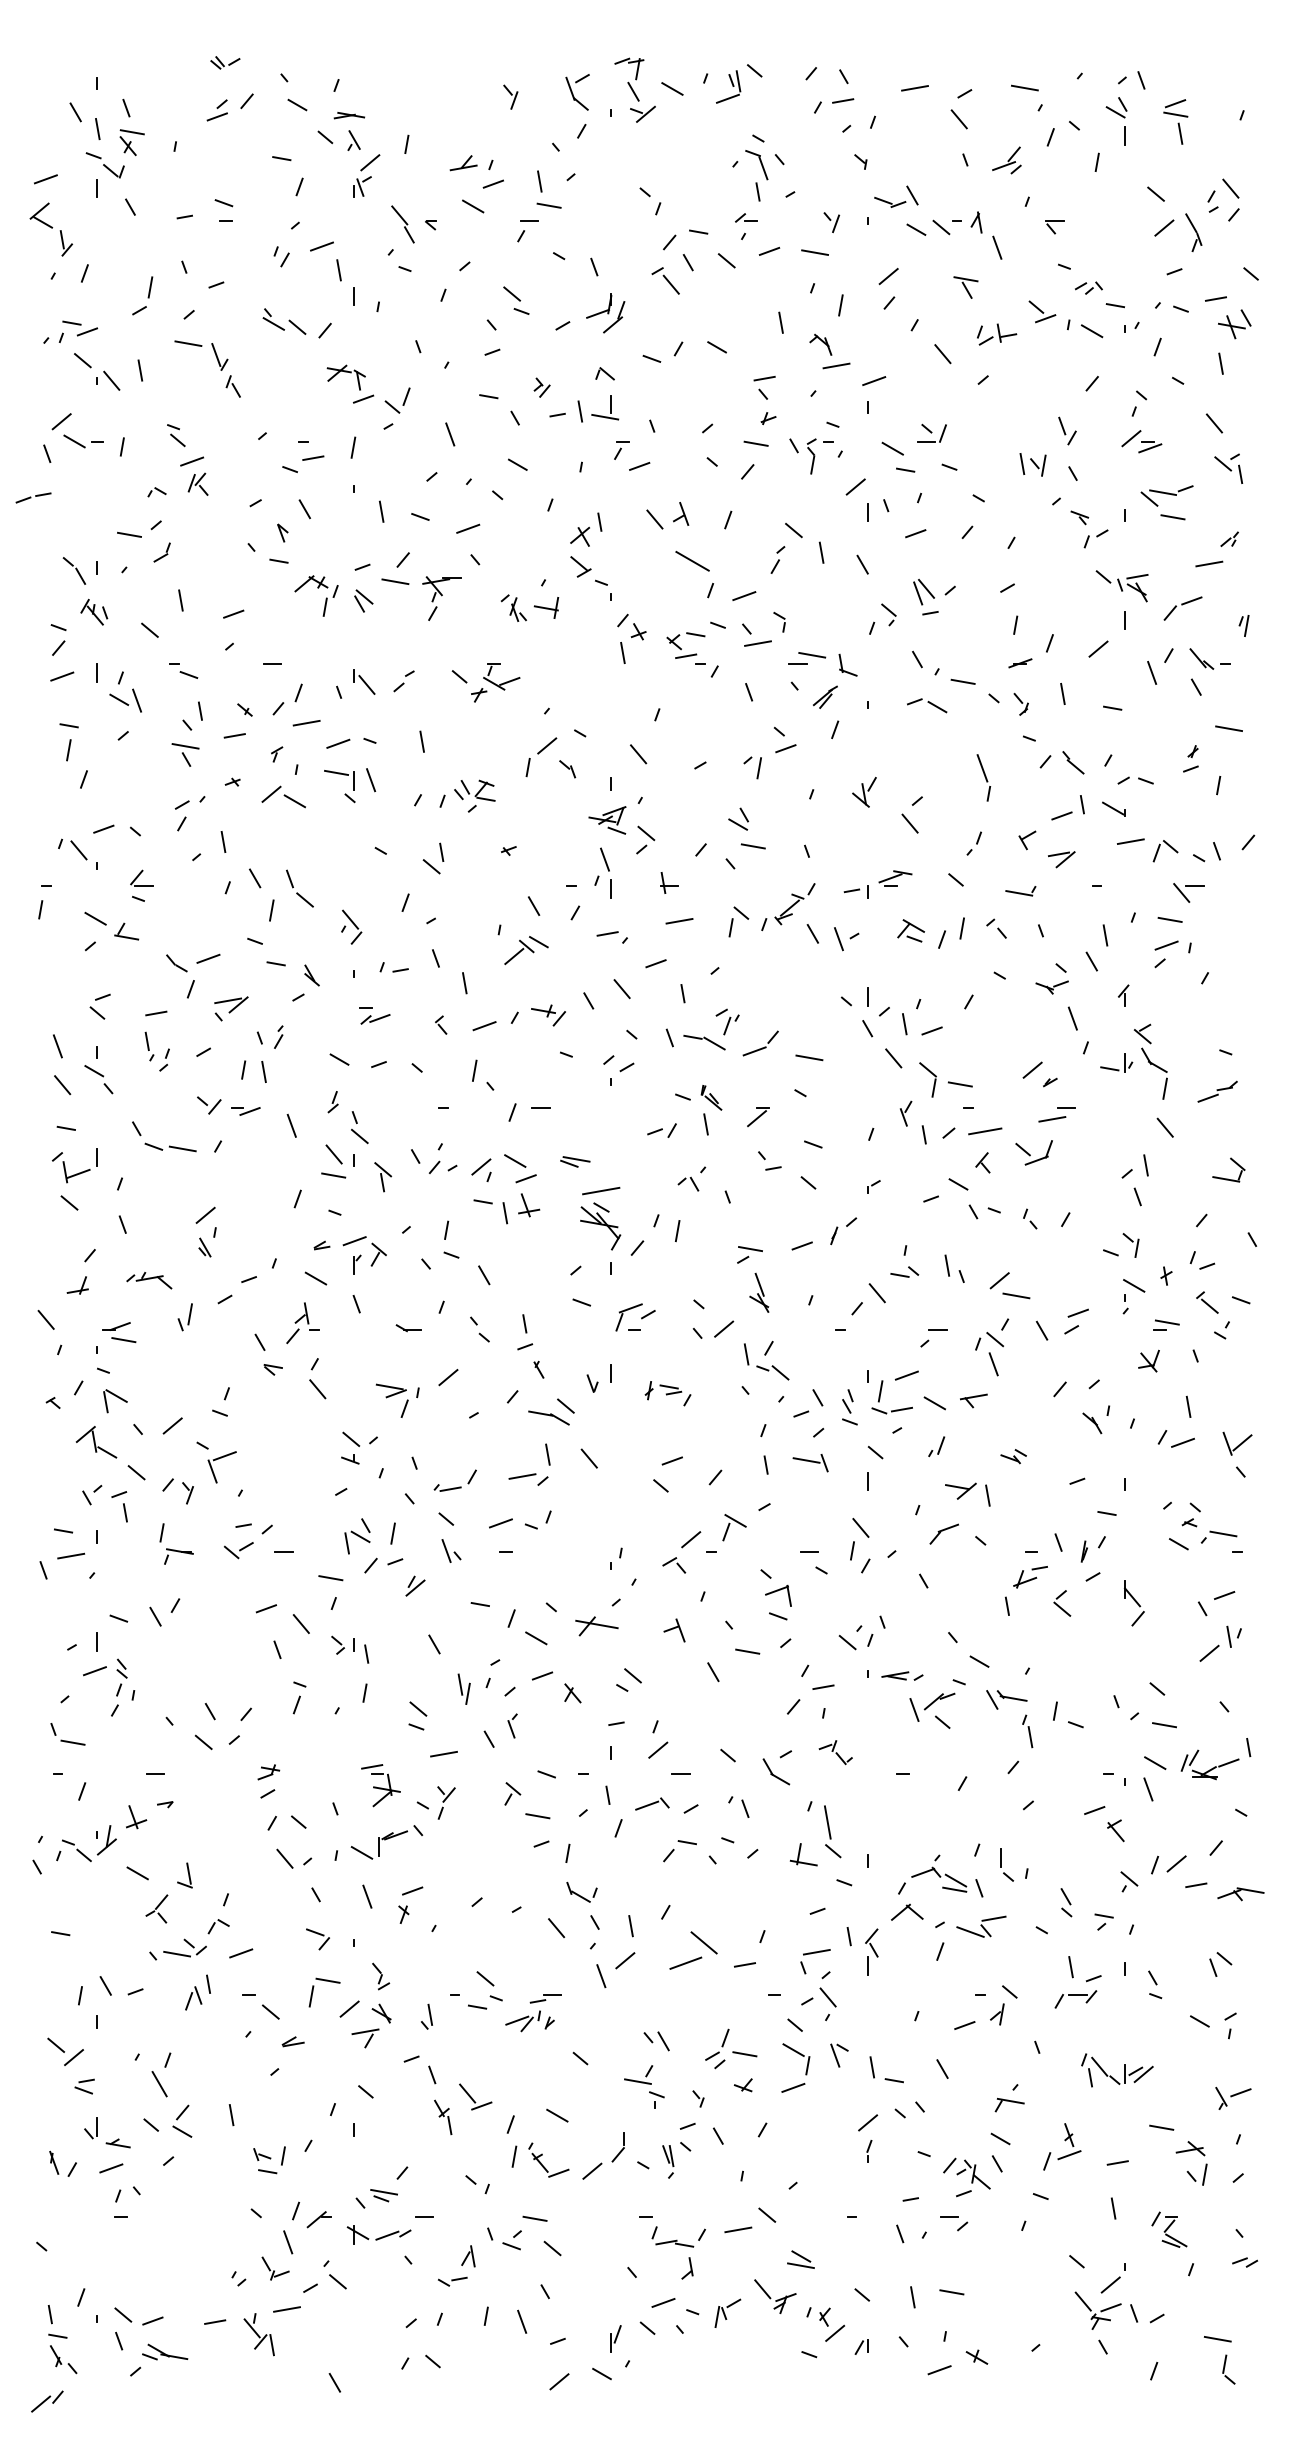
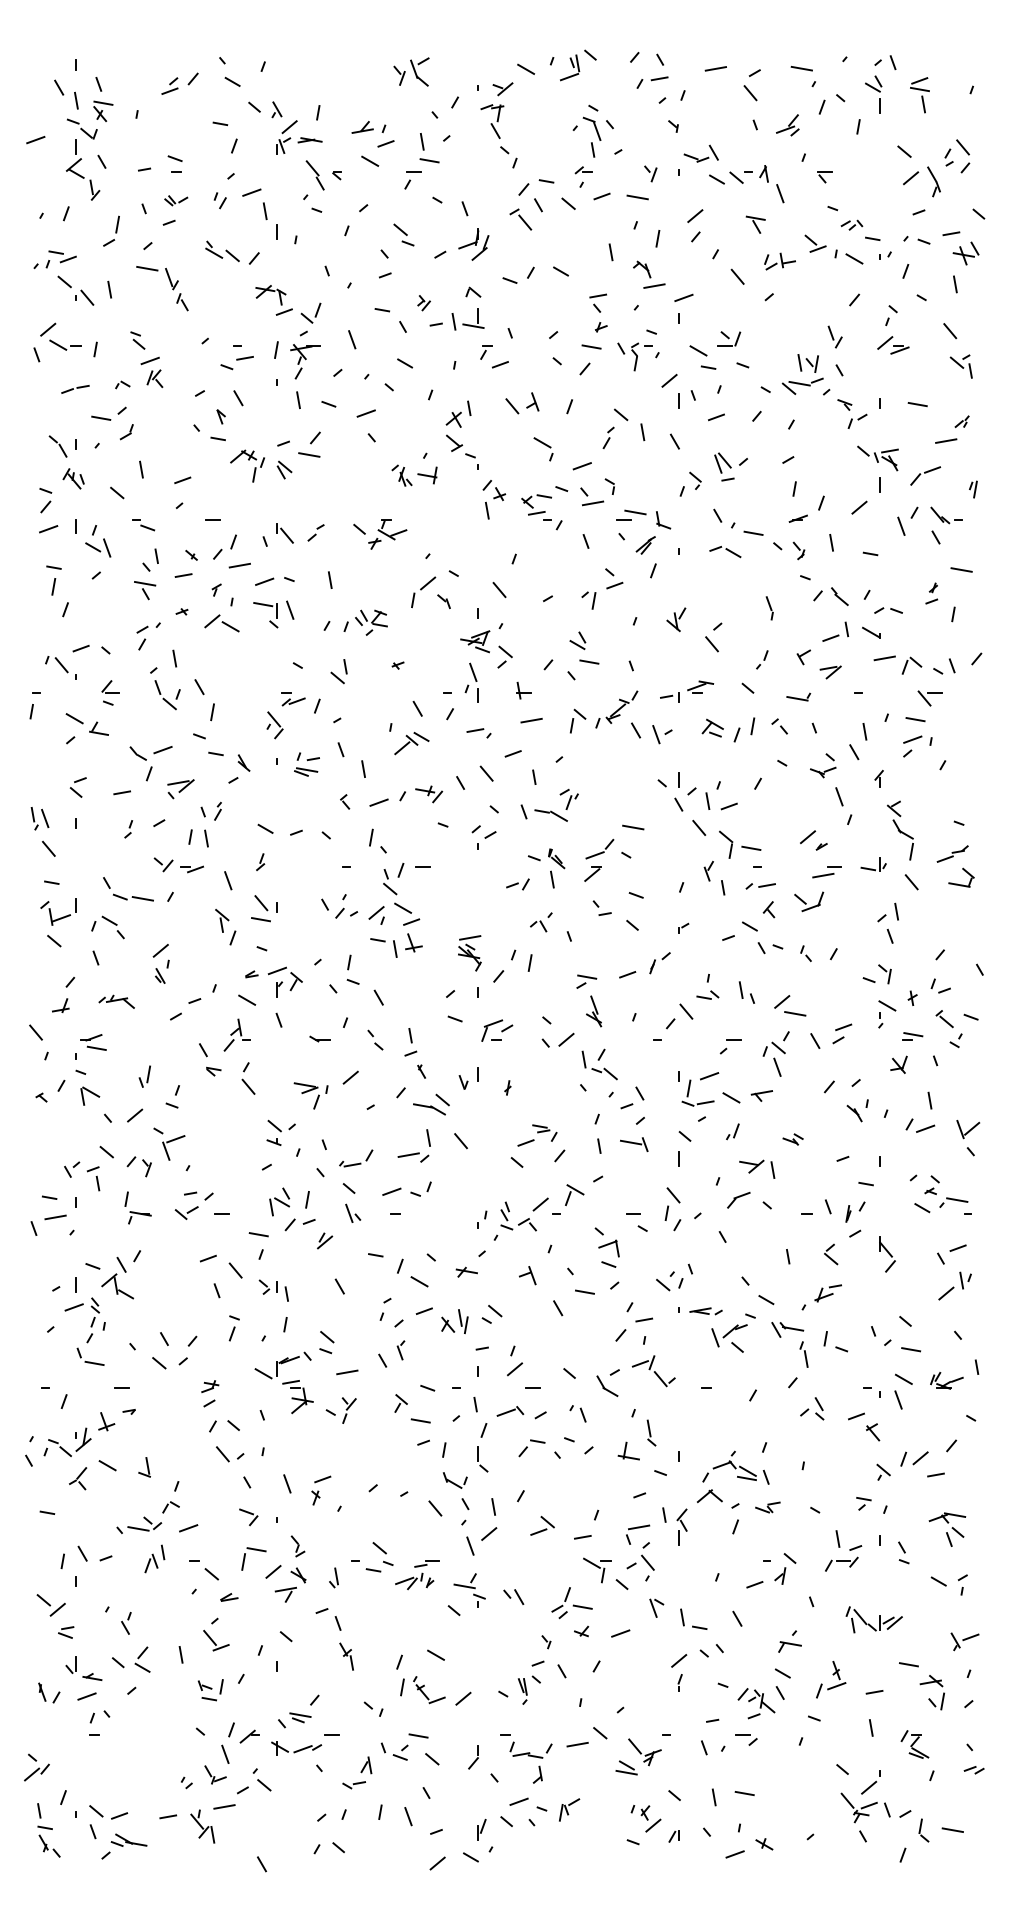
part: (225, 62) -> (176, 200), moved
part: (629, 79) -> (492, 121), moved
part: (577, 92) -> (419, 72), moved
part: (349, 115) -> (310, 140), moved
part: (51, 229) -> (83, 179), moved
part: (1166, 495) -> (802, 385), moved
part: (33, 497) -> (75, 389), moved
part: (694, 574) -> (543, 449), size x0.62
part: (441, 598) -> (305, 361), moved
part: (983, 777) -> (769, 608), size x0.62
part: (299, 888) -> (165, 695), moved
part: (374, 1015) -> (292, 698), moved
part: (760, 1043) -> (599, 849), moved
part: (149, 1046) -> (34, 818), moved
part: (1114, 1068) -> (871, 868), moved
part: (98, 1079) -> (112, 927), moved
part: (359, 1127) -> (389, 882), moved
part: (972, 1132) -> (760, 885), size x0.62
part: (575, 1161) -> (306, 771), moved
part: (1232, 1161) -> (964, 871), moved
part: (383, 1177) -> (222, 921), moved
part: (600, 1218) -> (469, 953), size x0.71
part: (184, 1317) -> (144, 1076), moved
part: (675, 1395) -> (544, 1133), moved
part: (849, 1407) -> (506, 1216), moved
part: (96, 1442) -> (117, 1286), moved
part: (1030, 1577) -> (828, 1293), moved
part: (596, 1625) -> (466, 1271), size x0.62
part: (463, 1688) -> (462, 1321), moved
part: (67, 1734) -> (90, 1357), moved
part: (835, 1752) -> (653, 1371), size x1.67
part: (1210, 1764) -> (947, 1380), size x0.71
part: (832, 1831) -> (651, 1432), size x0.62
part: (386, 1842) -> (282, 1365), moved
part: (1007, 1864) -> (483, 1458), moved
part: (1240, 1894) -> (947, 1518), moved
part: (1066, 1902) -> (819, 1408), moved
part: (156, 1908) -> (77, 1478), moved
part: (981, 1926) -> (767, 1507), size x0.62
part: (693, 1949) -> (542, 1525), size x0.62
part: (796, 2059) -> (594, 1570), moved
part: (161, 2074) -> (126, 1623), size x0.62
part: (644, 2086) -> (469, 1590), moved
part: (475, 2096) -> (216, 1640), moved
part: (617, 2147) -> (472, 1757), moved
part: (775, 2296) -> (645, 1752), moved
part: (1228, 2369) -> (923, 1830), moved
part: (47, 2401) -> (37, 1772), moved

